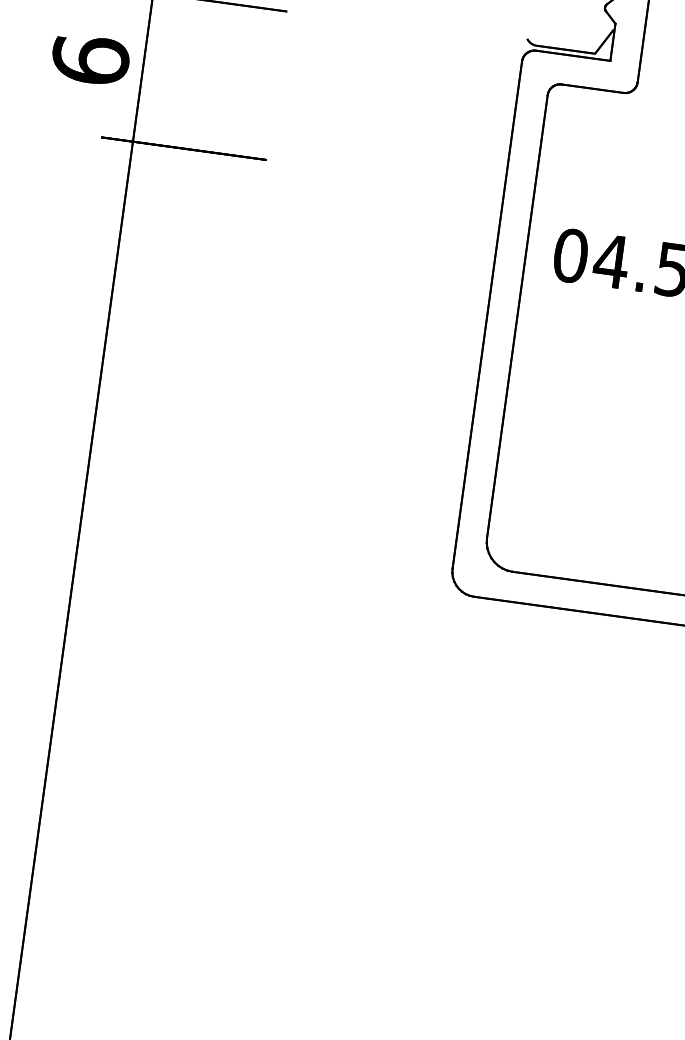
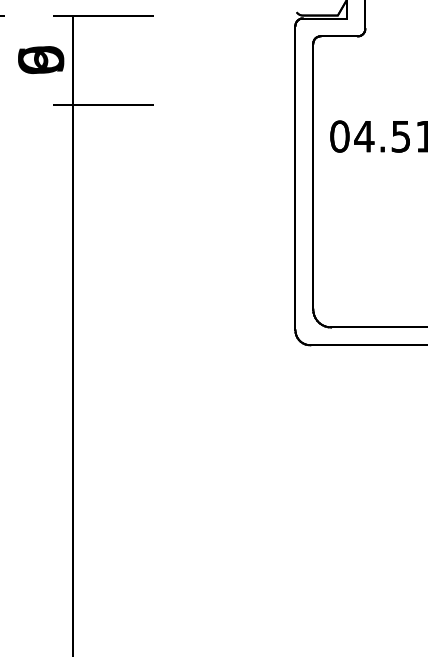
text: (91, 61) -> (41, 60), 6 -> 9

